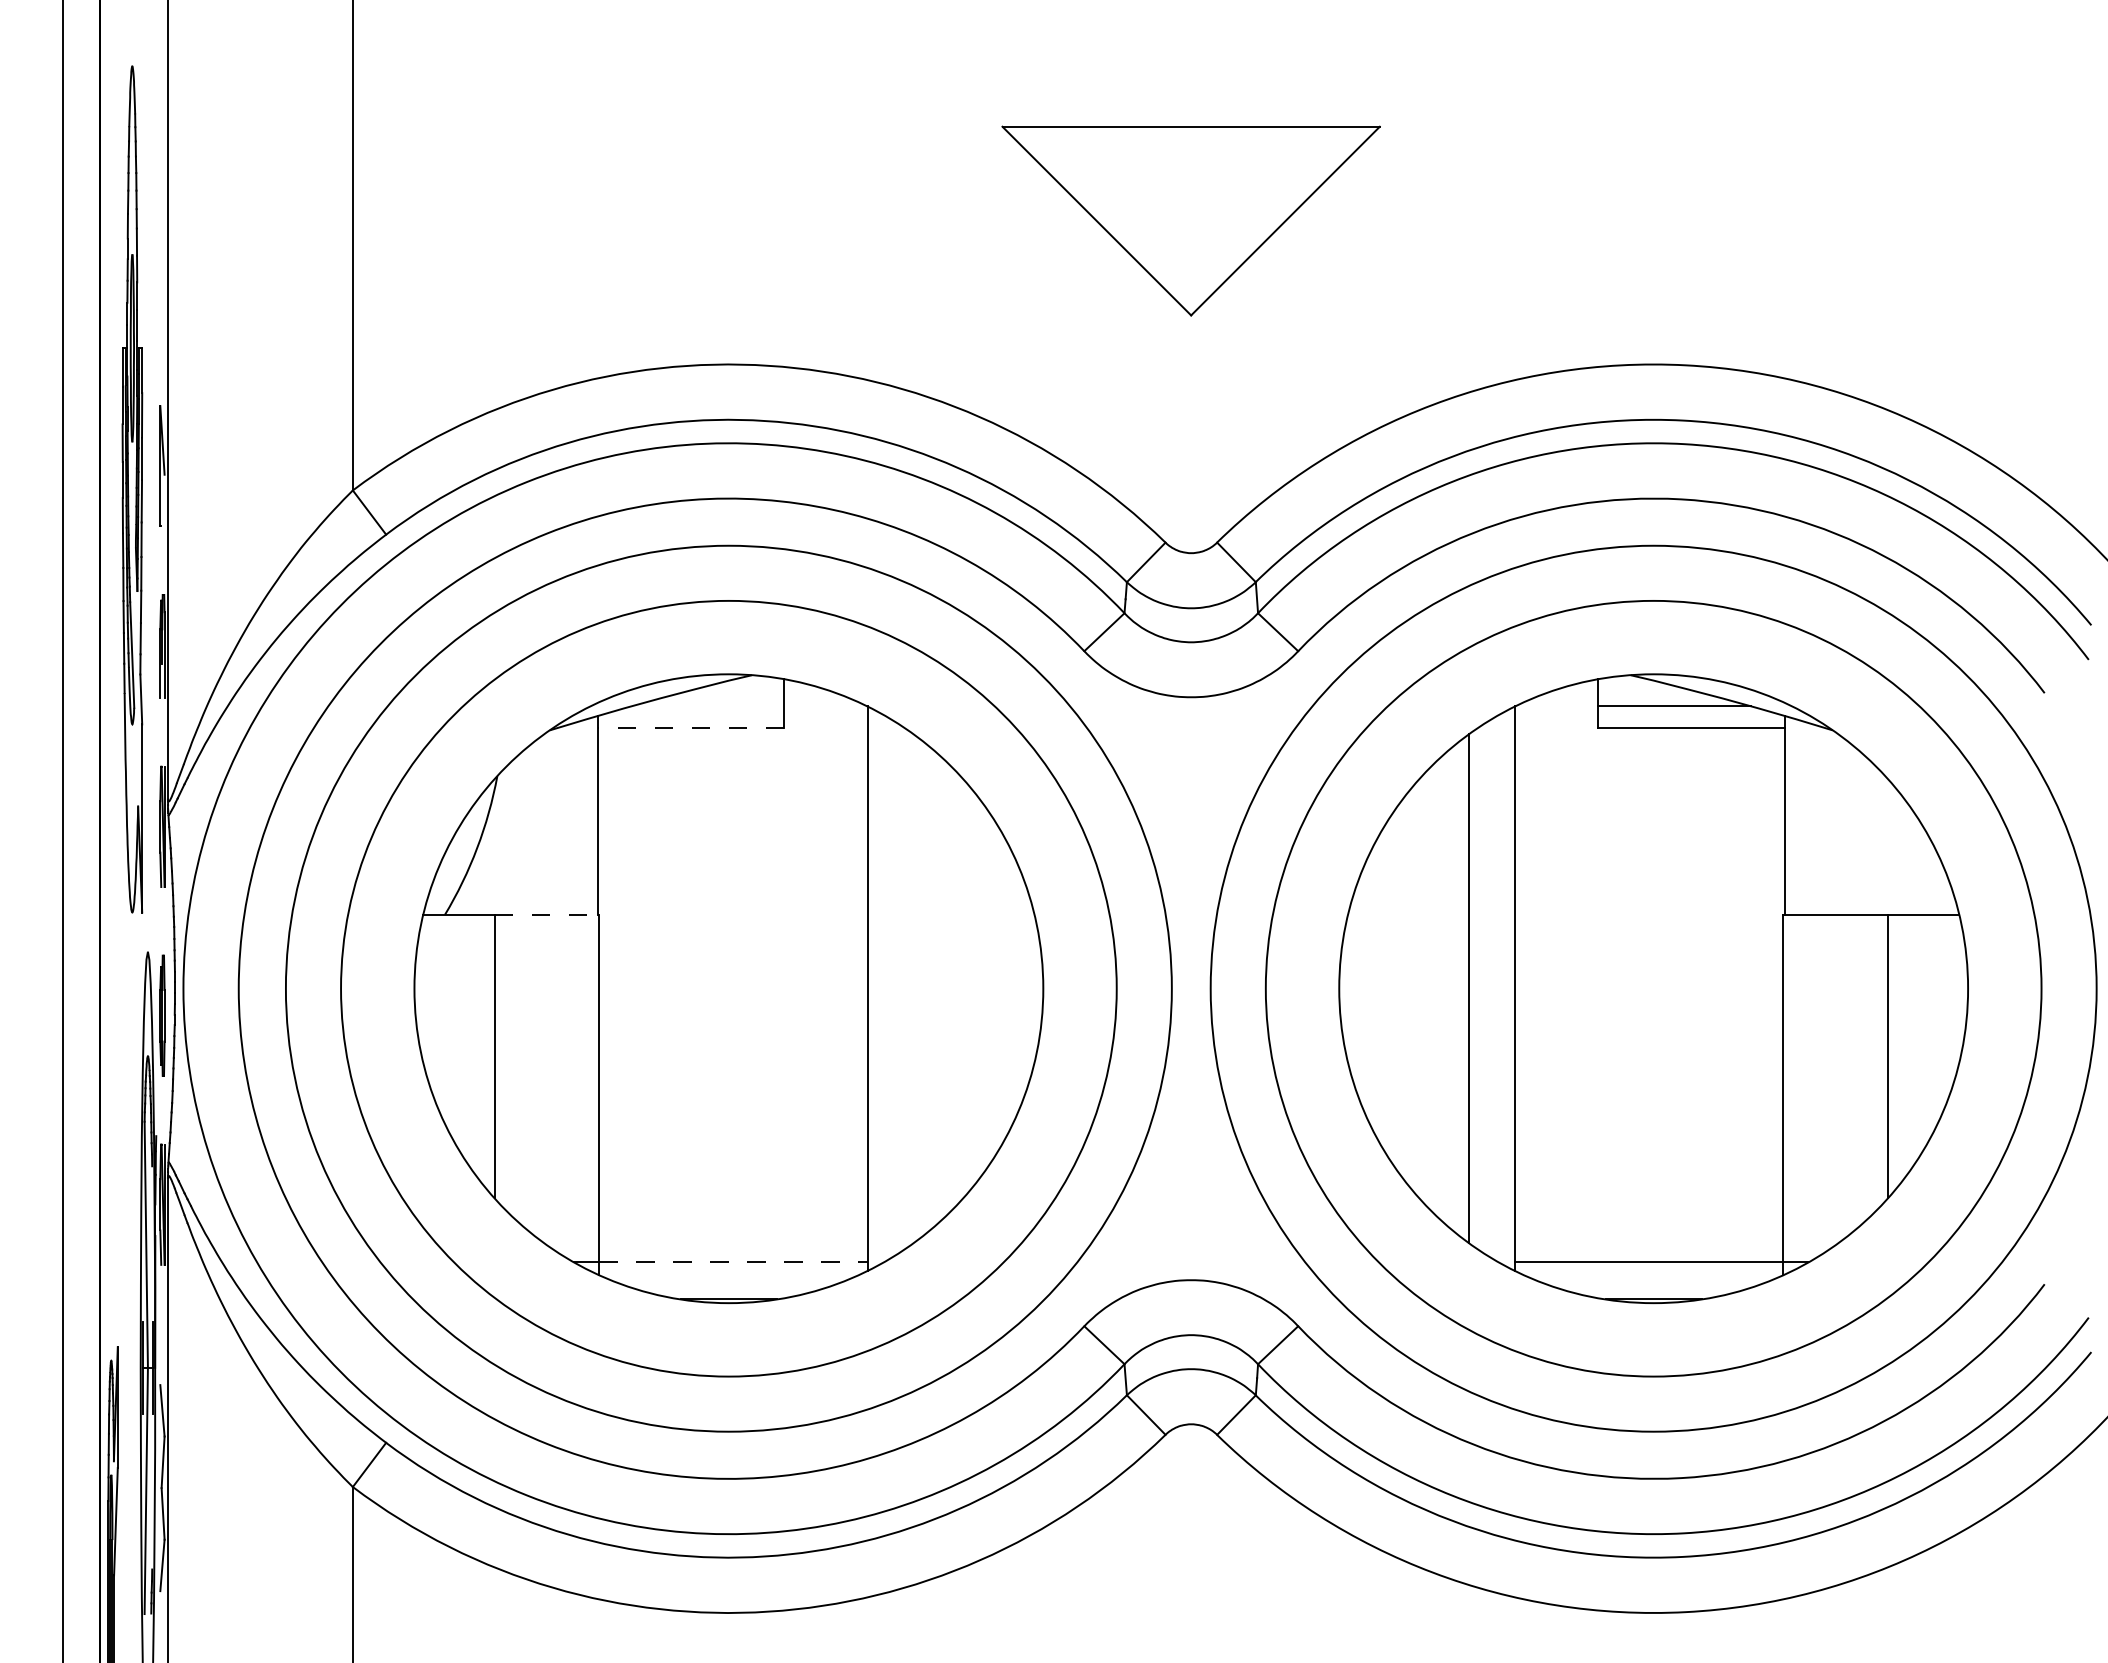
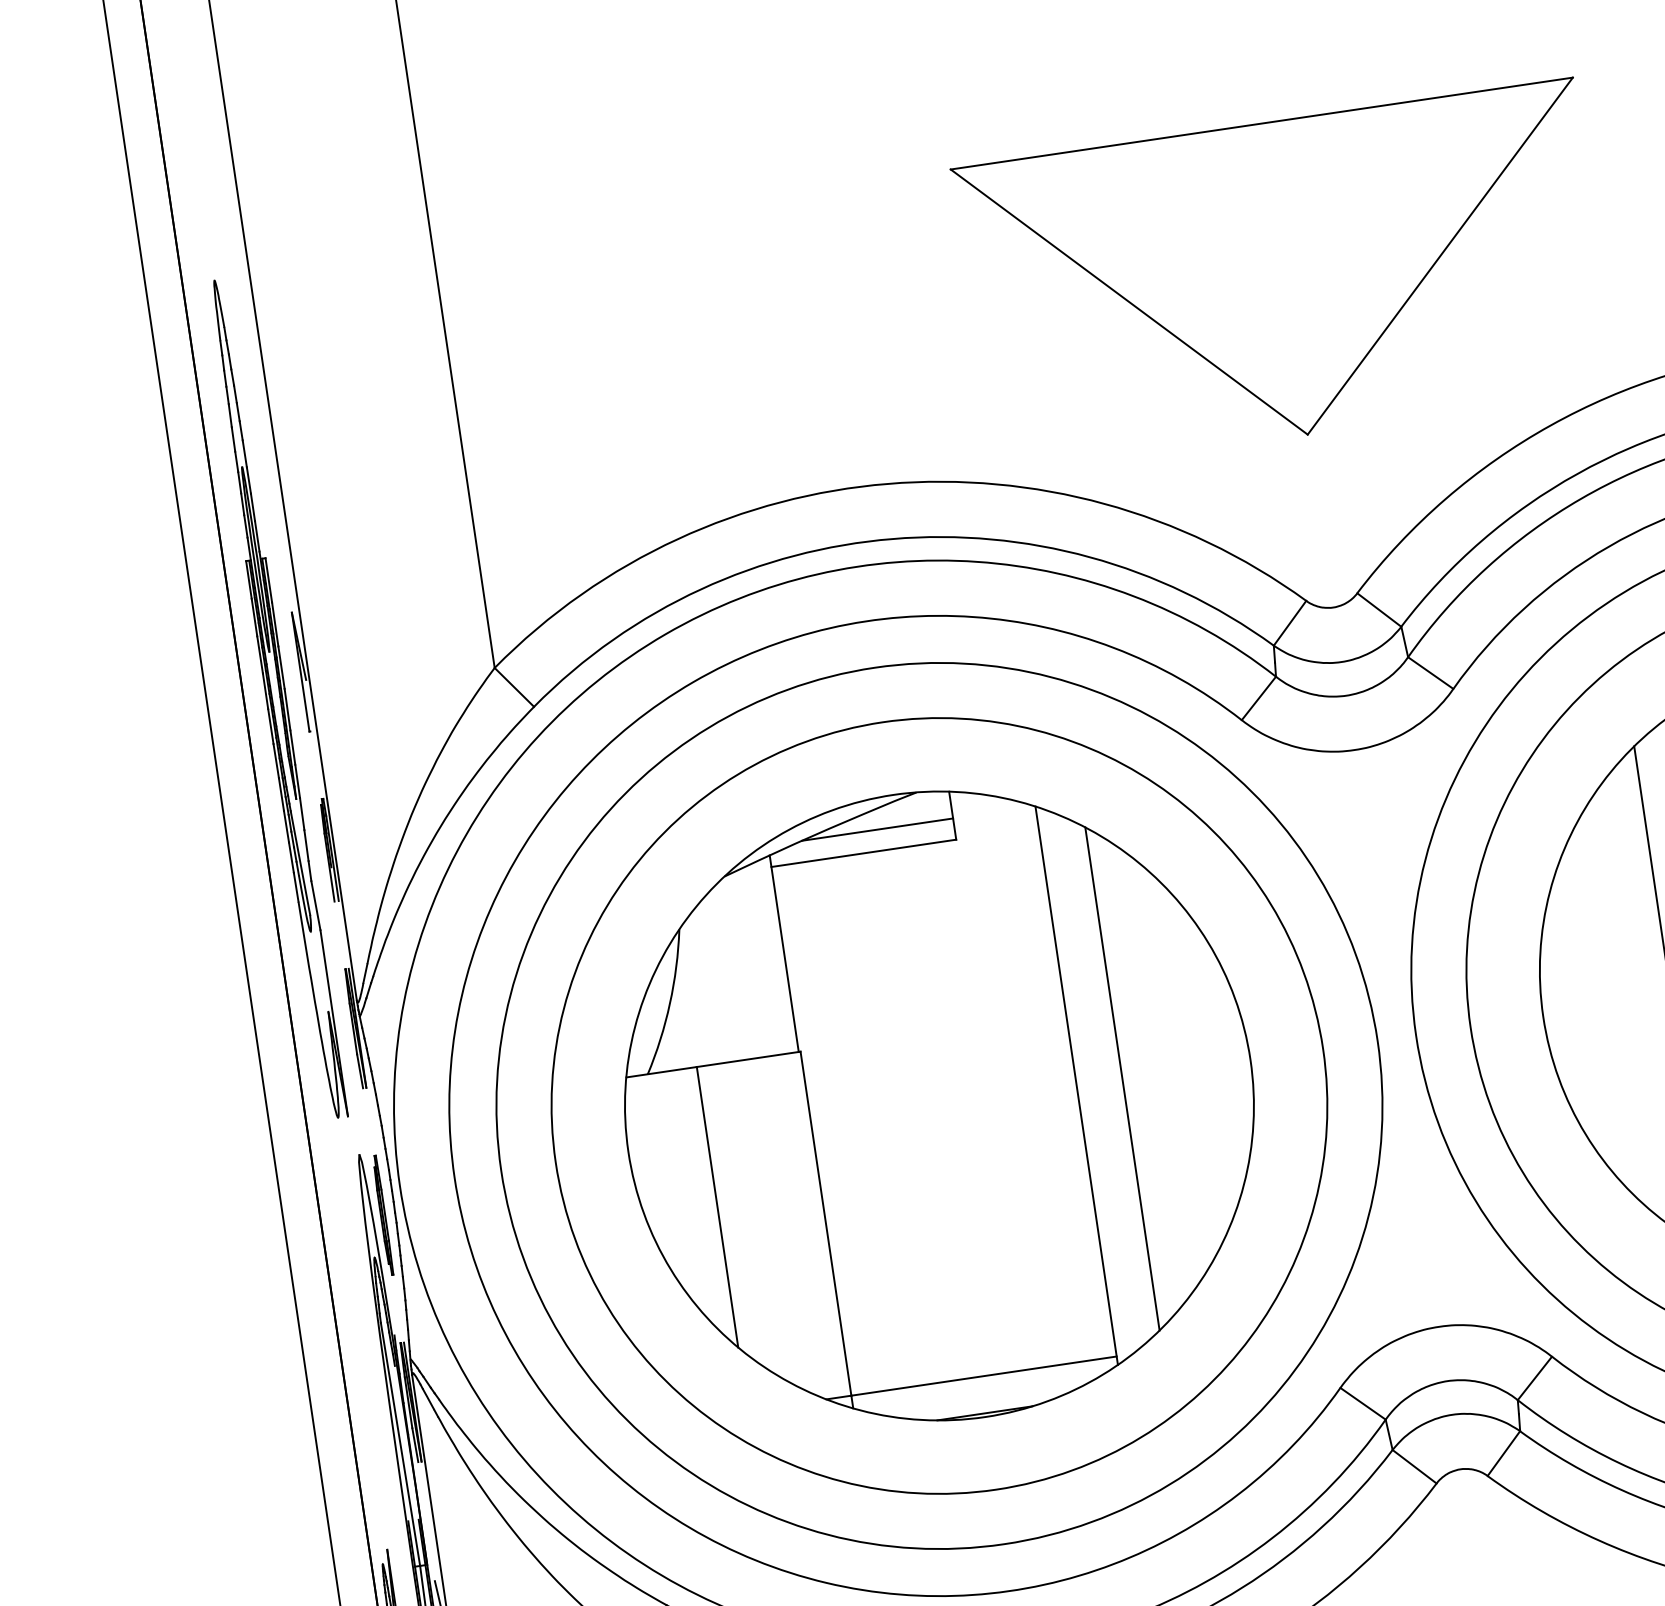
part: (1190, 220) -> (1283, 278), size x1.67
line: (707, 706) -> (877, 829), added
line: (690, 727) -> (863, 853), dashed -> solid
line: (547, 914) -> (749, 1059), dashed -> solid
line: (913, 988) -> (1122, 1078), added
line: (734, 1262) -> (985, 1375), dashed -> solid

